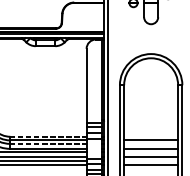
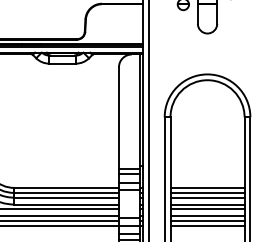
line: (49, 136) -> (67, 187), dashed -> solid
line: (151, 136) -> (207, 187), added
line: (49, 143) -> (67, 197), dashed -> solid
line: (151, 143) -> (207, 197), added
line: (151, 152) -> (207, 209), added
line: (151, 160) -> (207, 220), added

